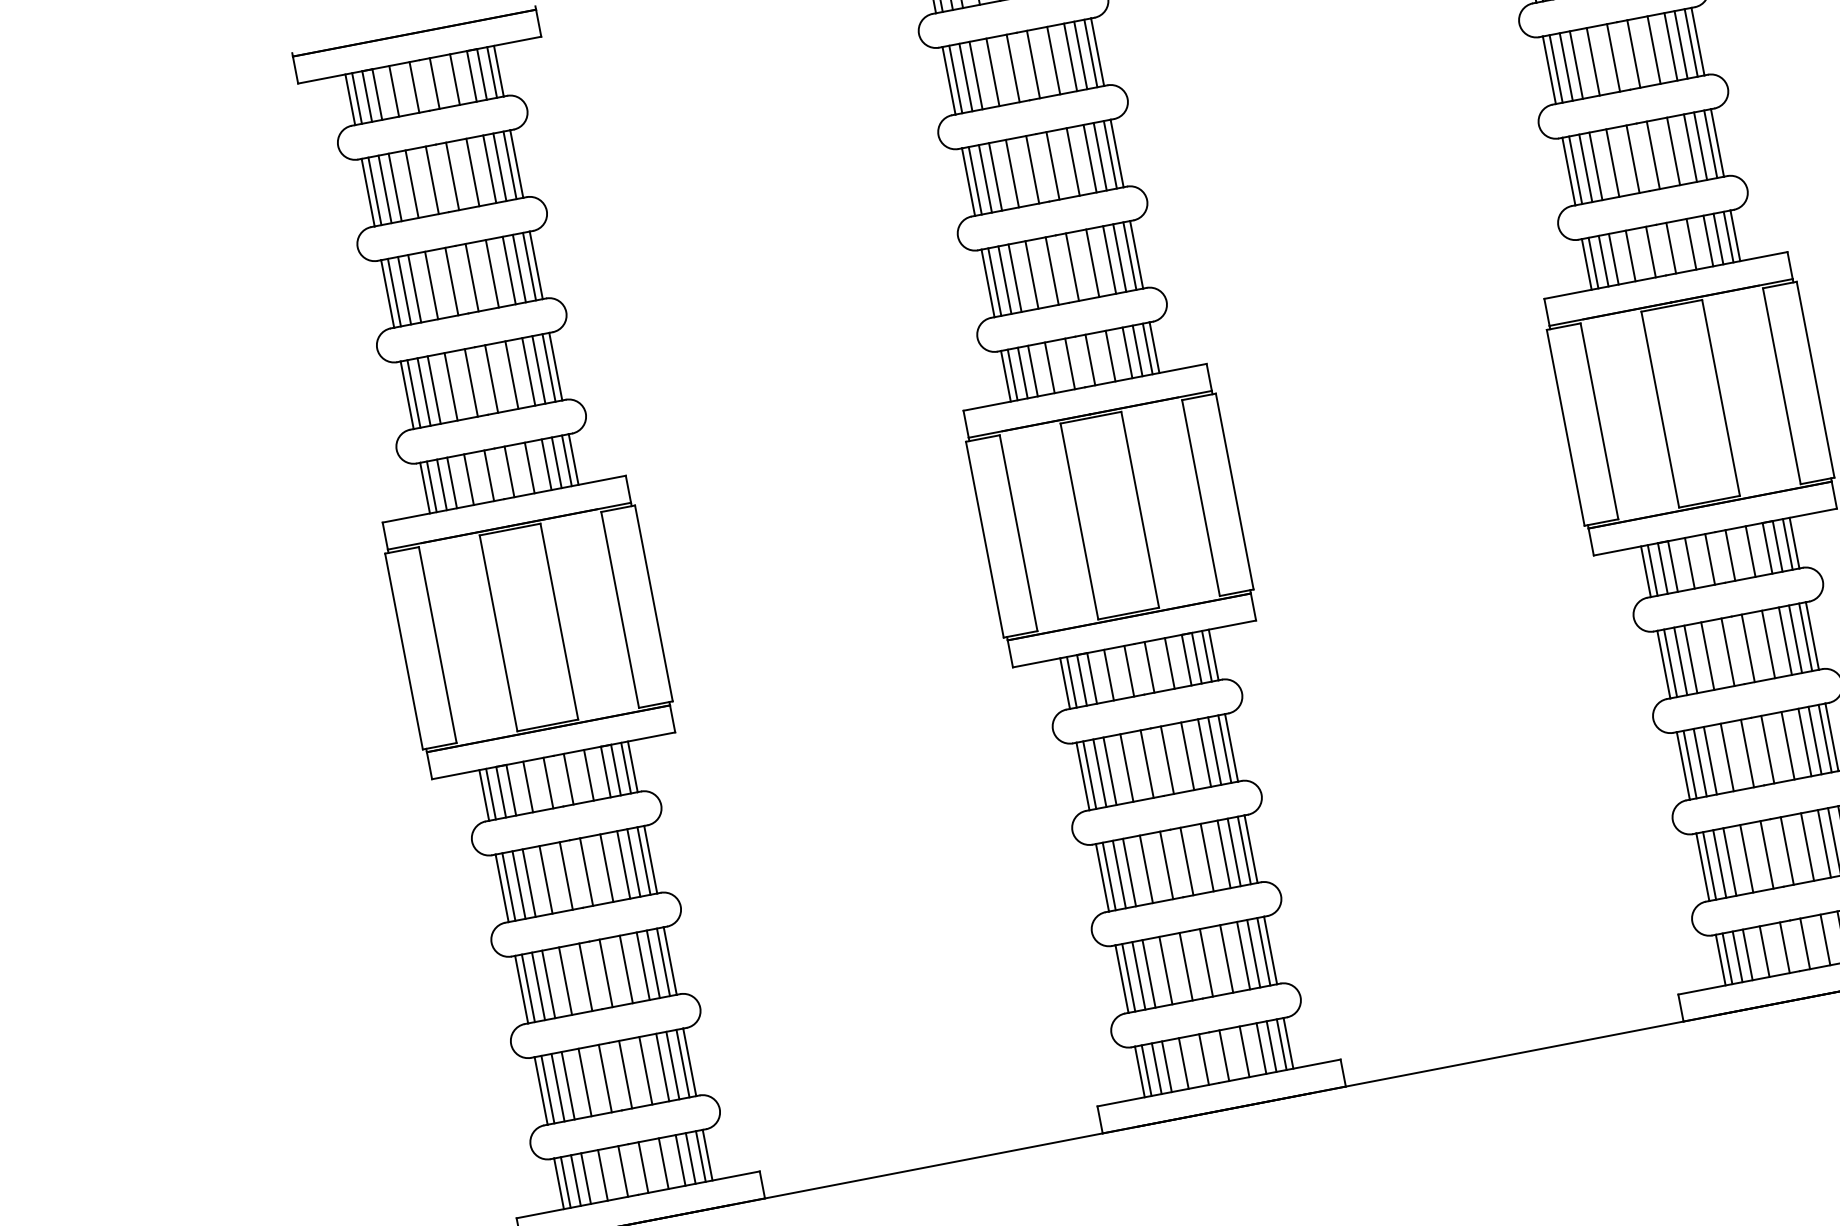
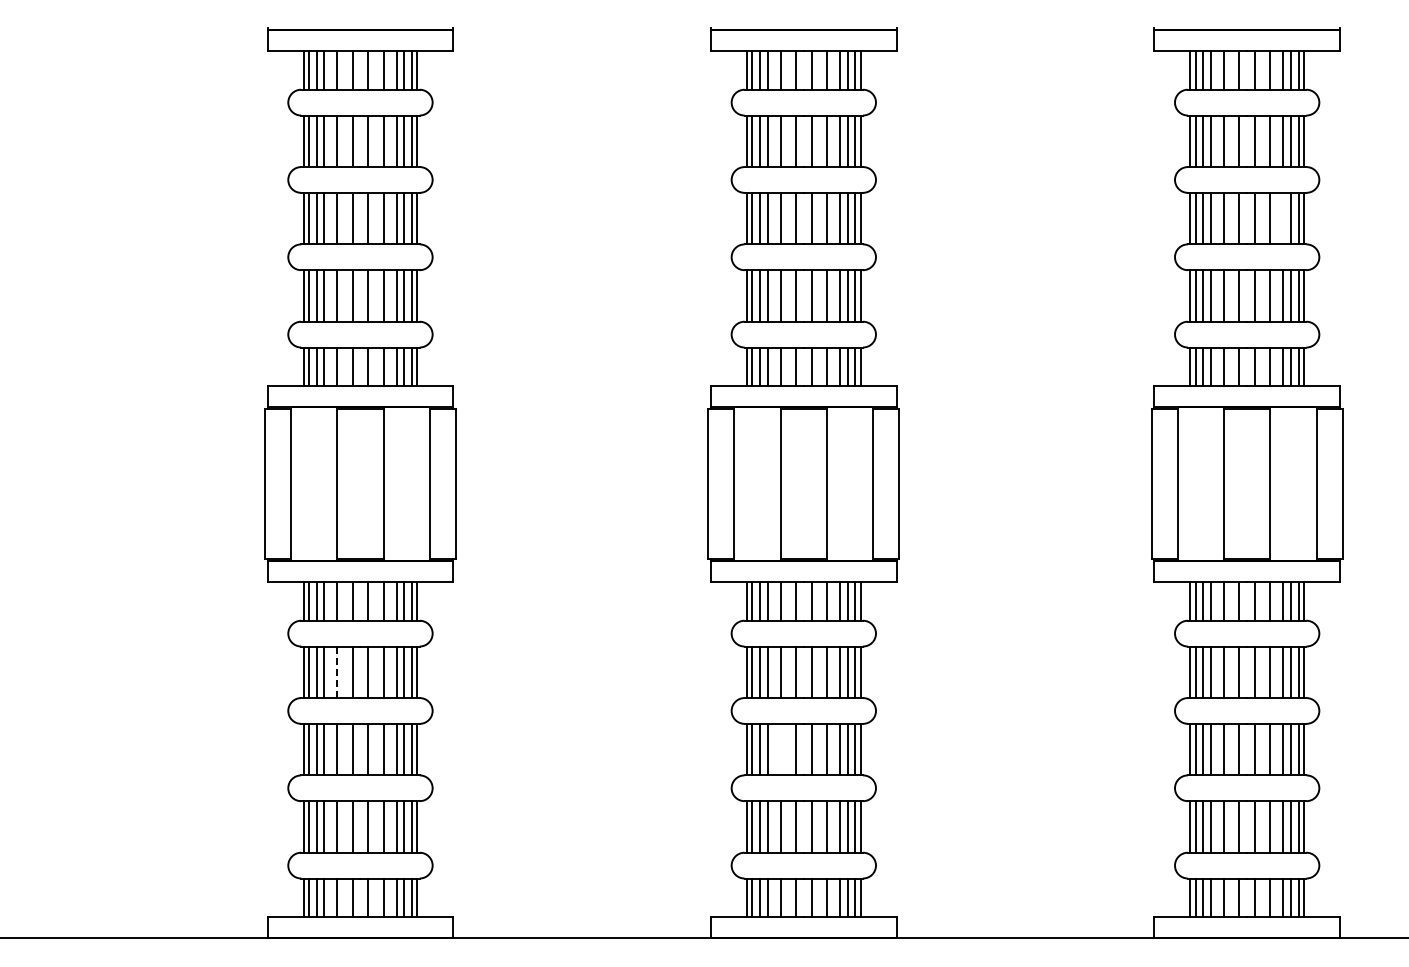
line: (1671, 46) -> (1283, 218), removed
line: (1146, 869) -> (780, 749), removed
line: (546, 880) -> (337, 672), solid -> dashed

